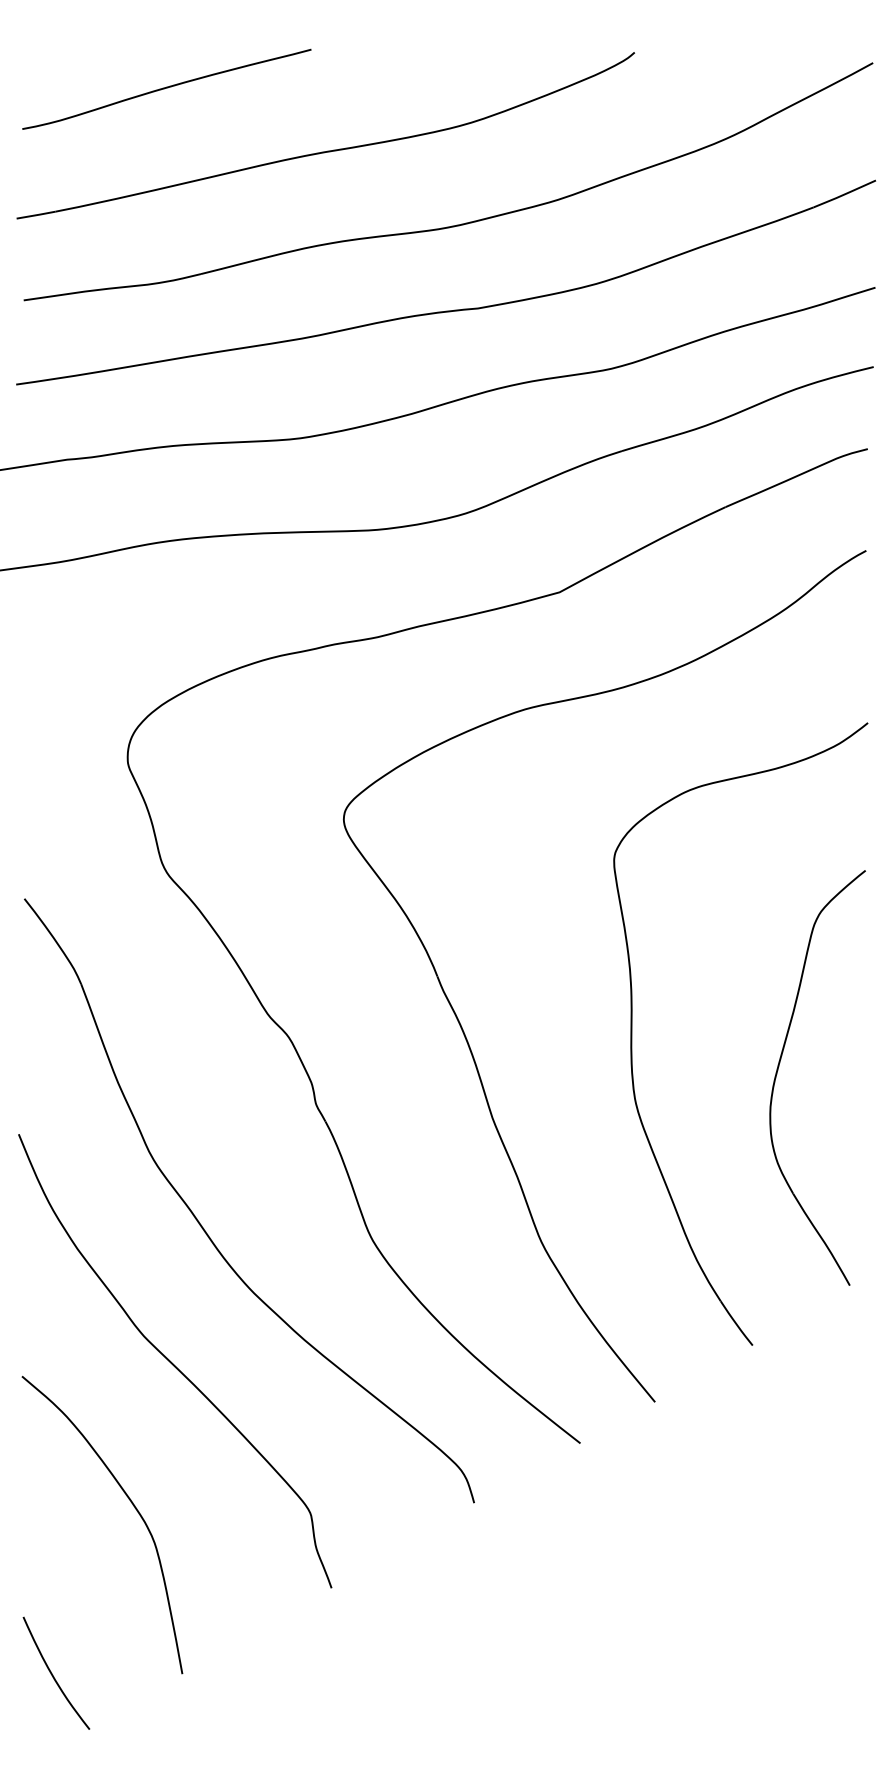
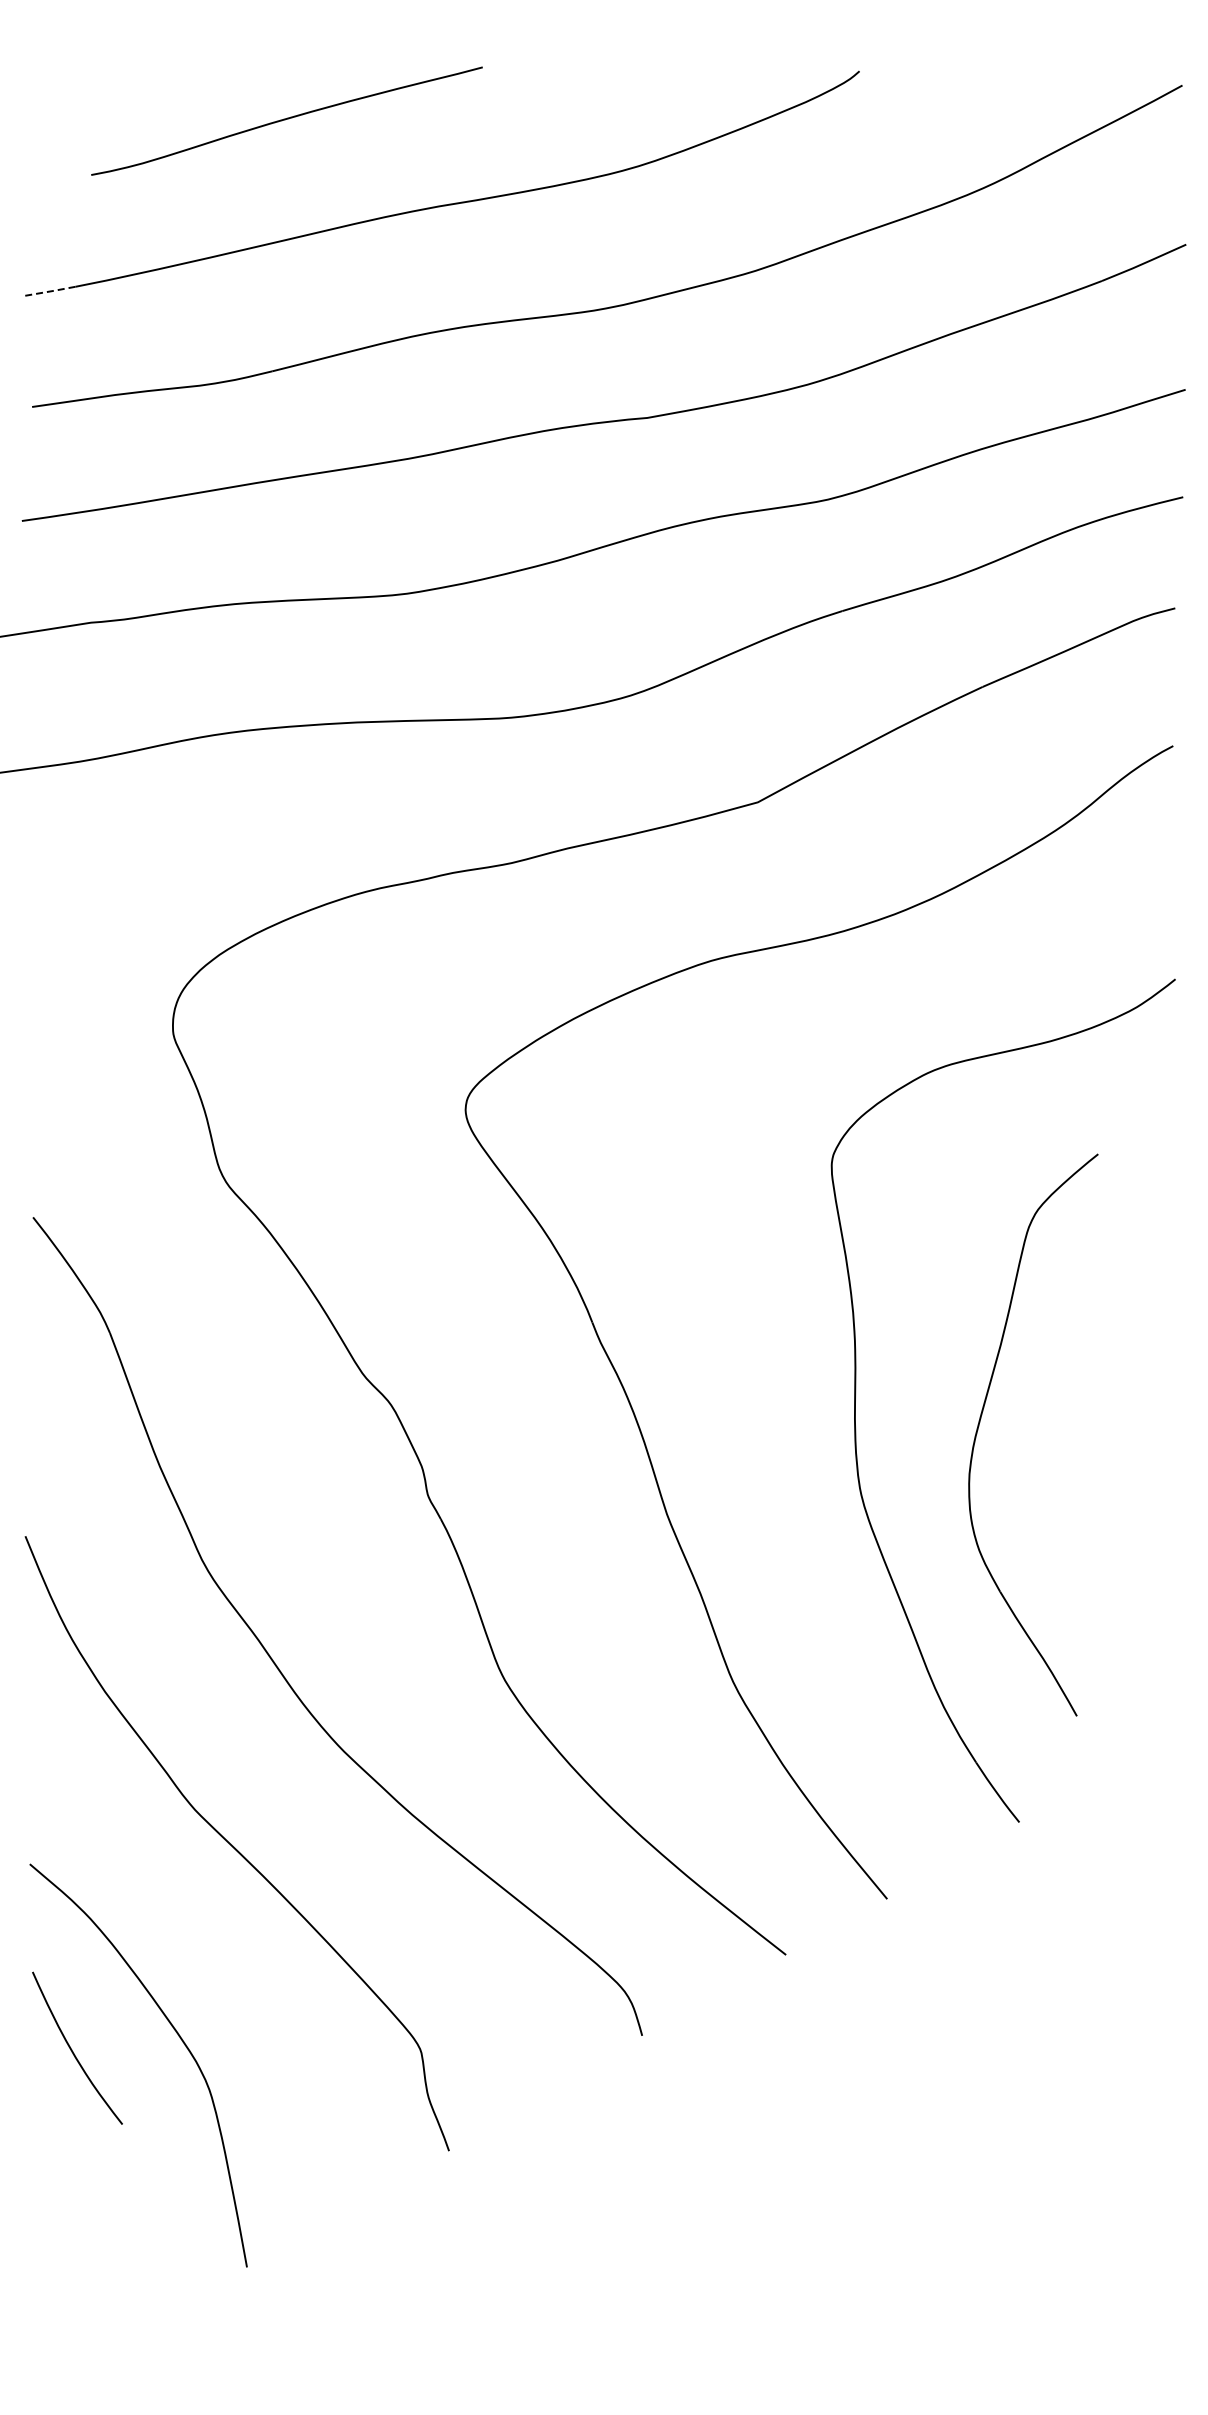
curve: (166, 88) -> (286, 119), moved
line: (36, 215) -> (49, 291), solid -> dashed
part: (778, 1068) -> (980, 1422), moved
curve: (52, 1674) -> (72, 2049), moved

